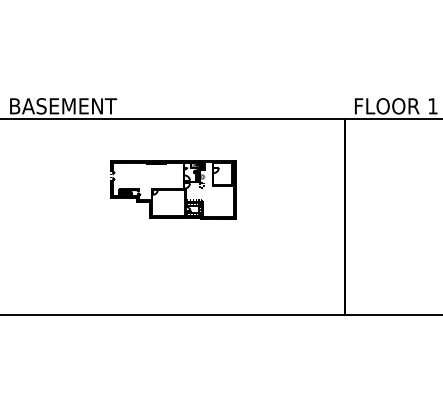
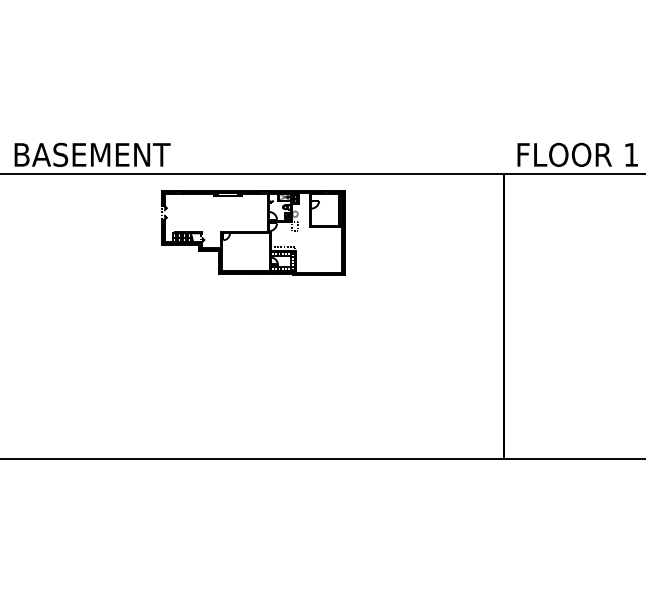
part: (173, 189) -> (253, 232), moved

